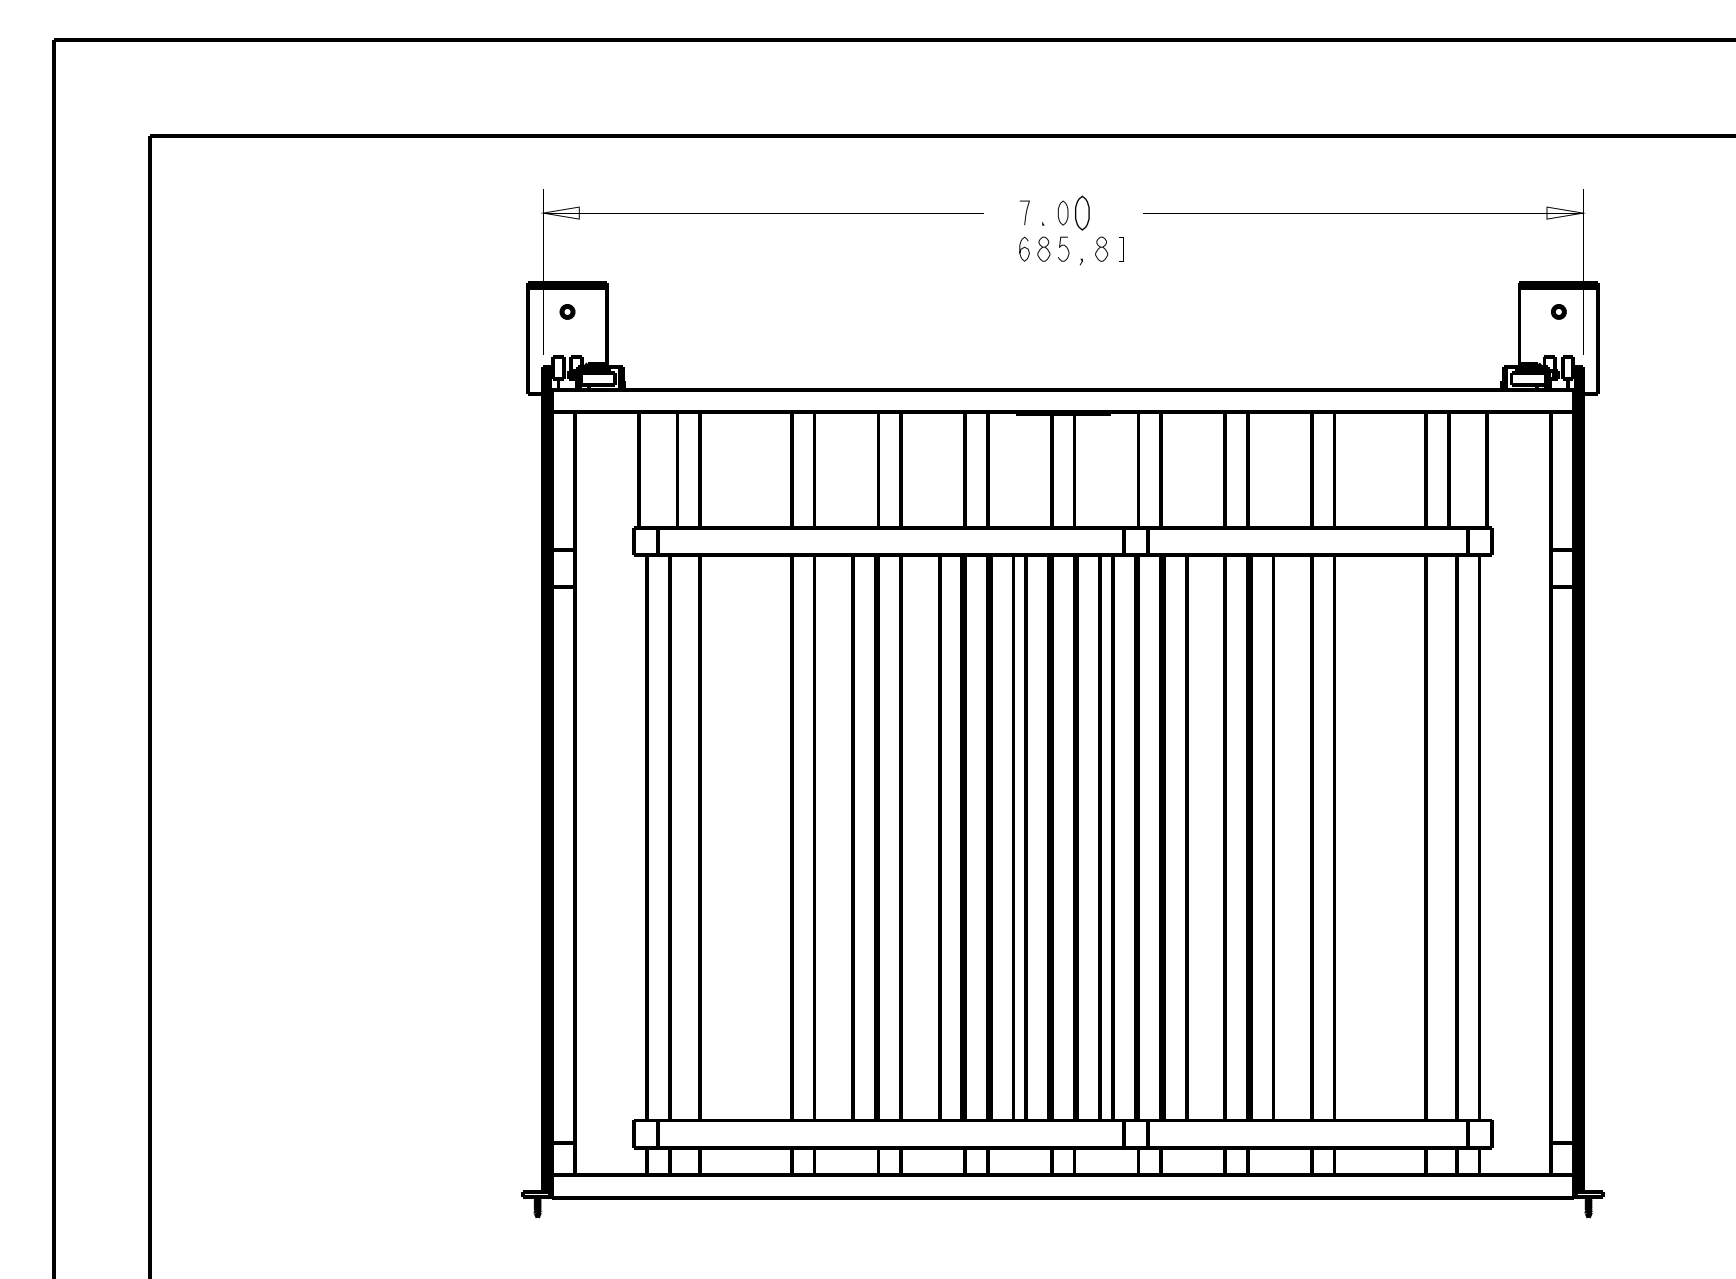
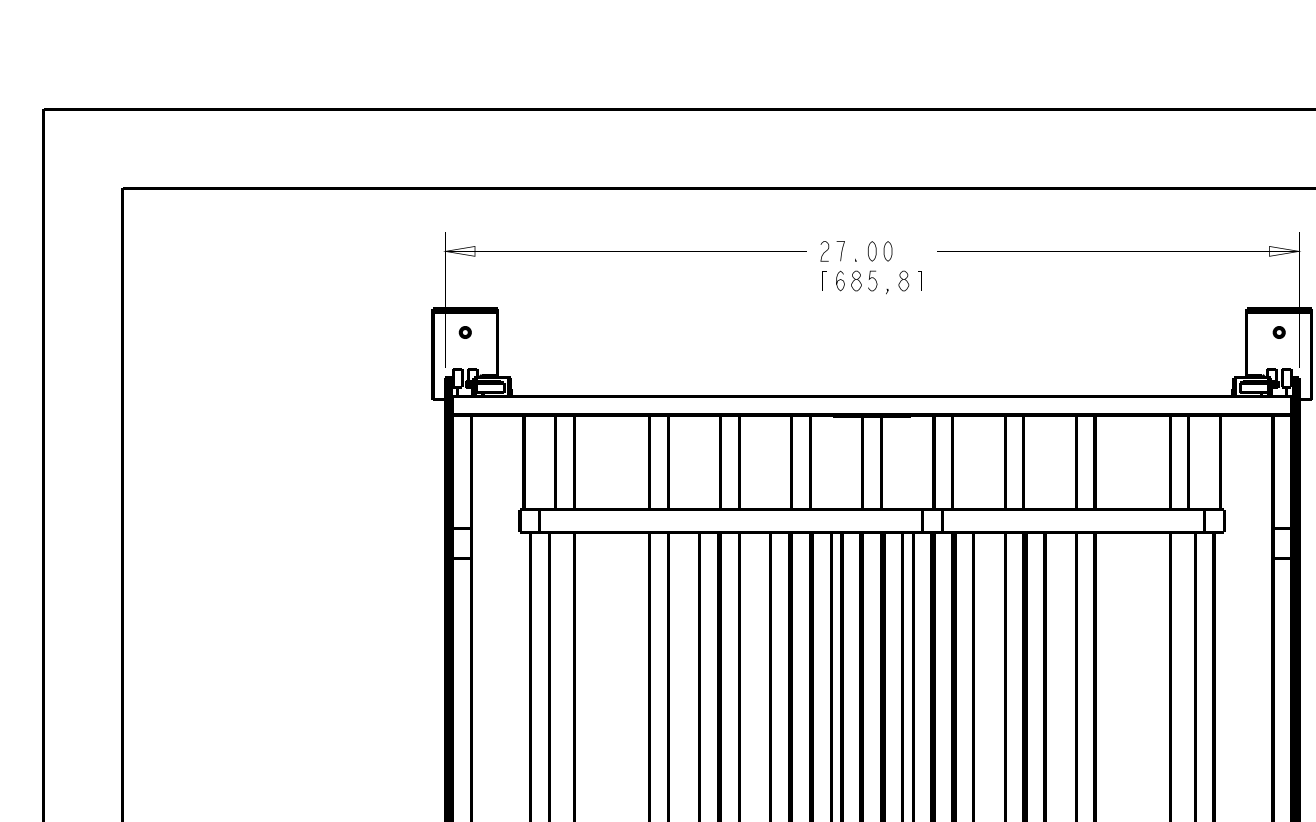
curve: (1006, 212) -> (825, 250), added
part: (1082, 212) -> (888, 250), size x0.71
line: (1002, 249) -> (822, 281), added

